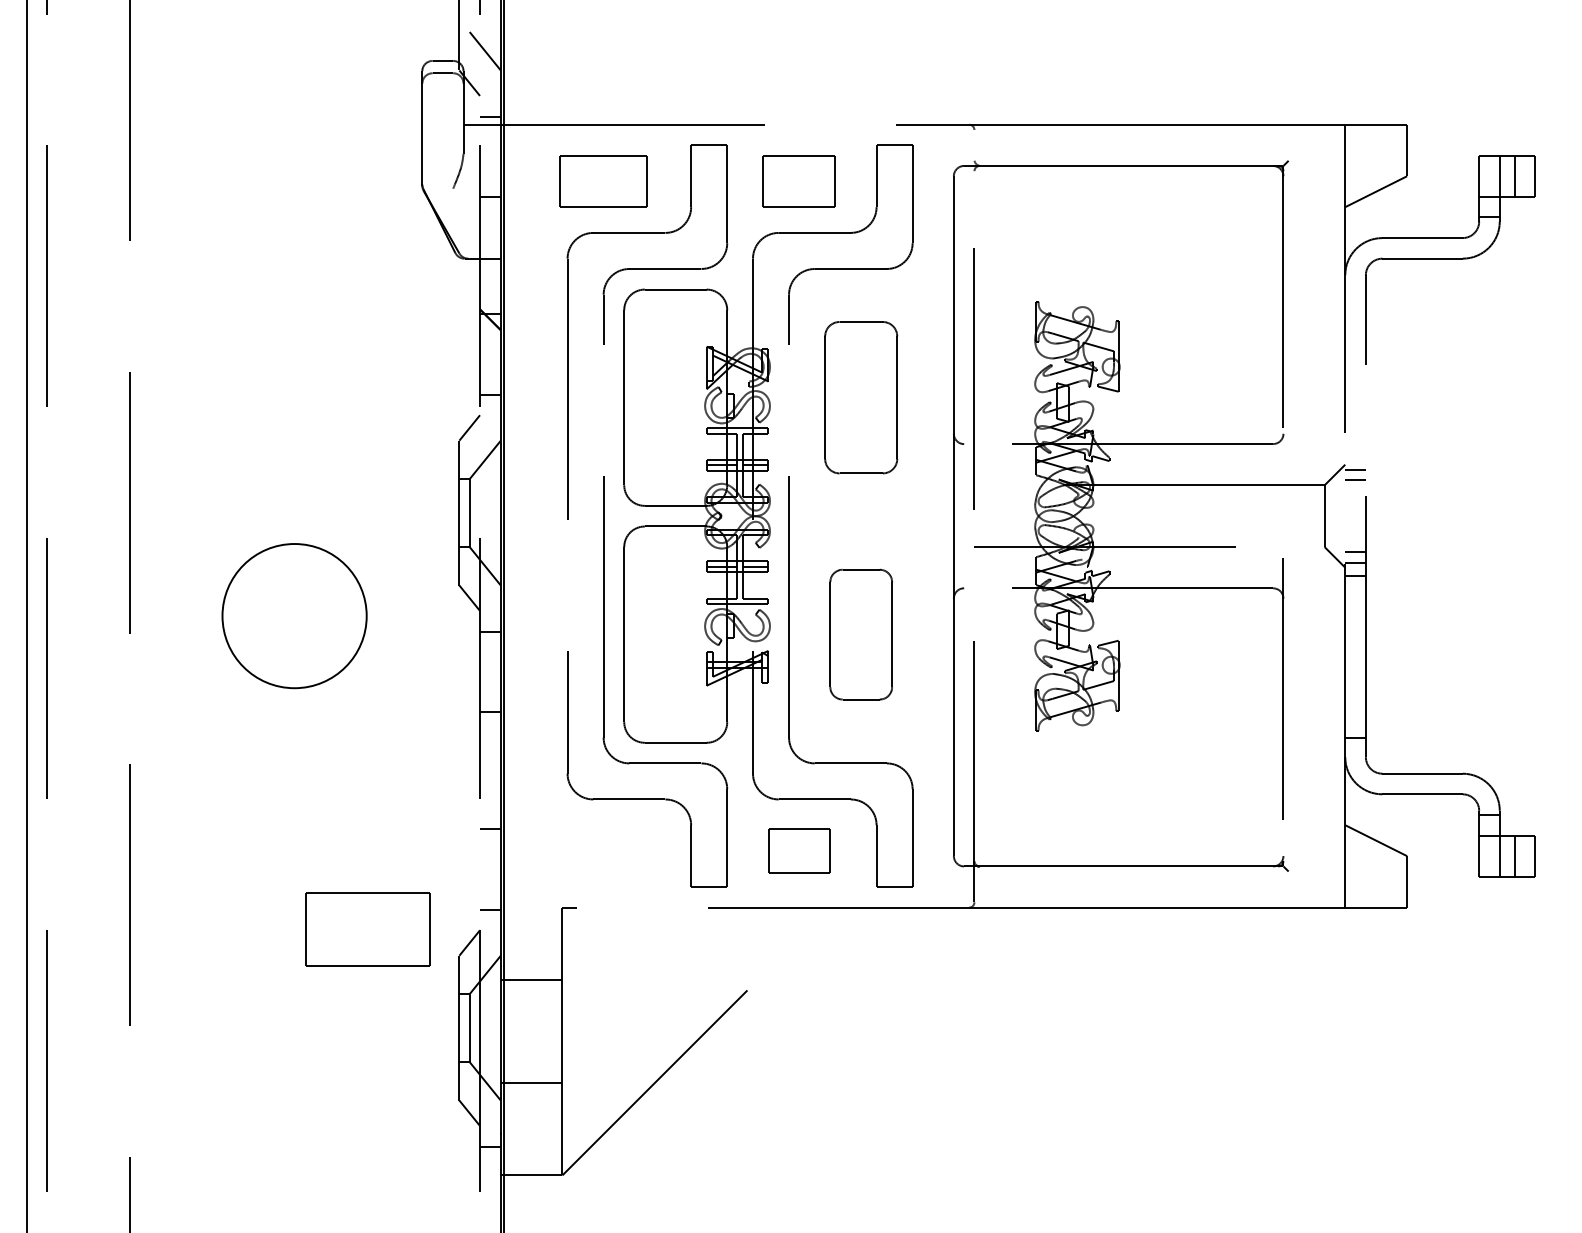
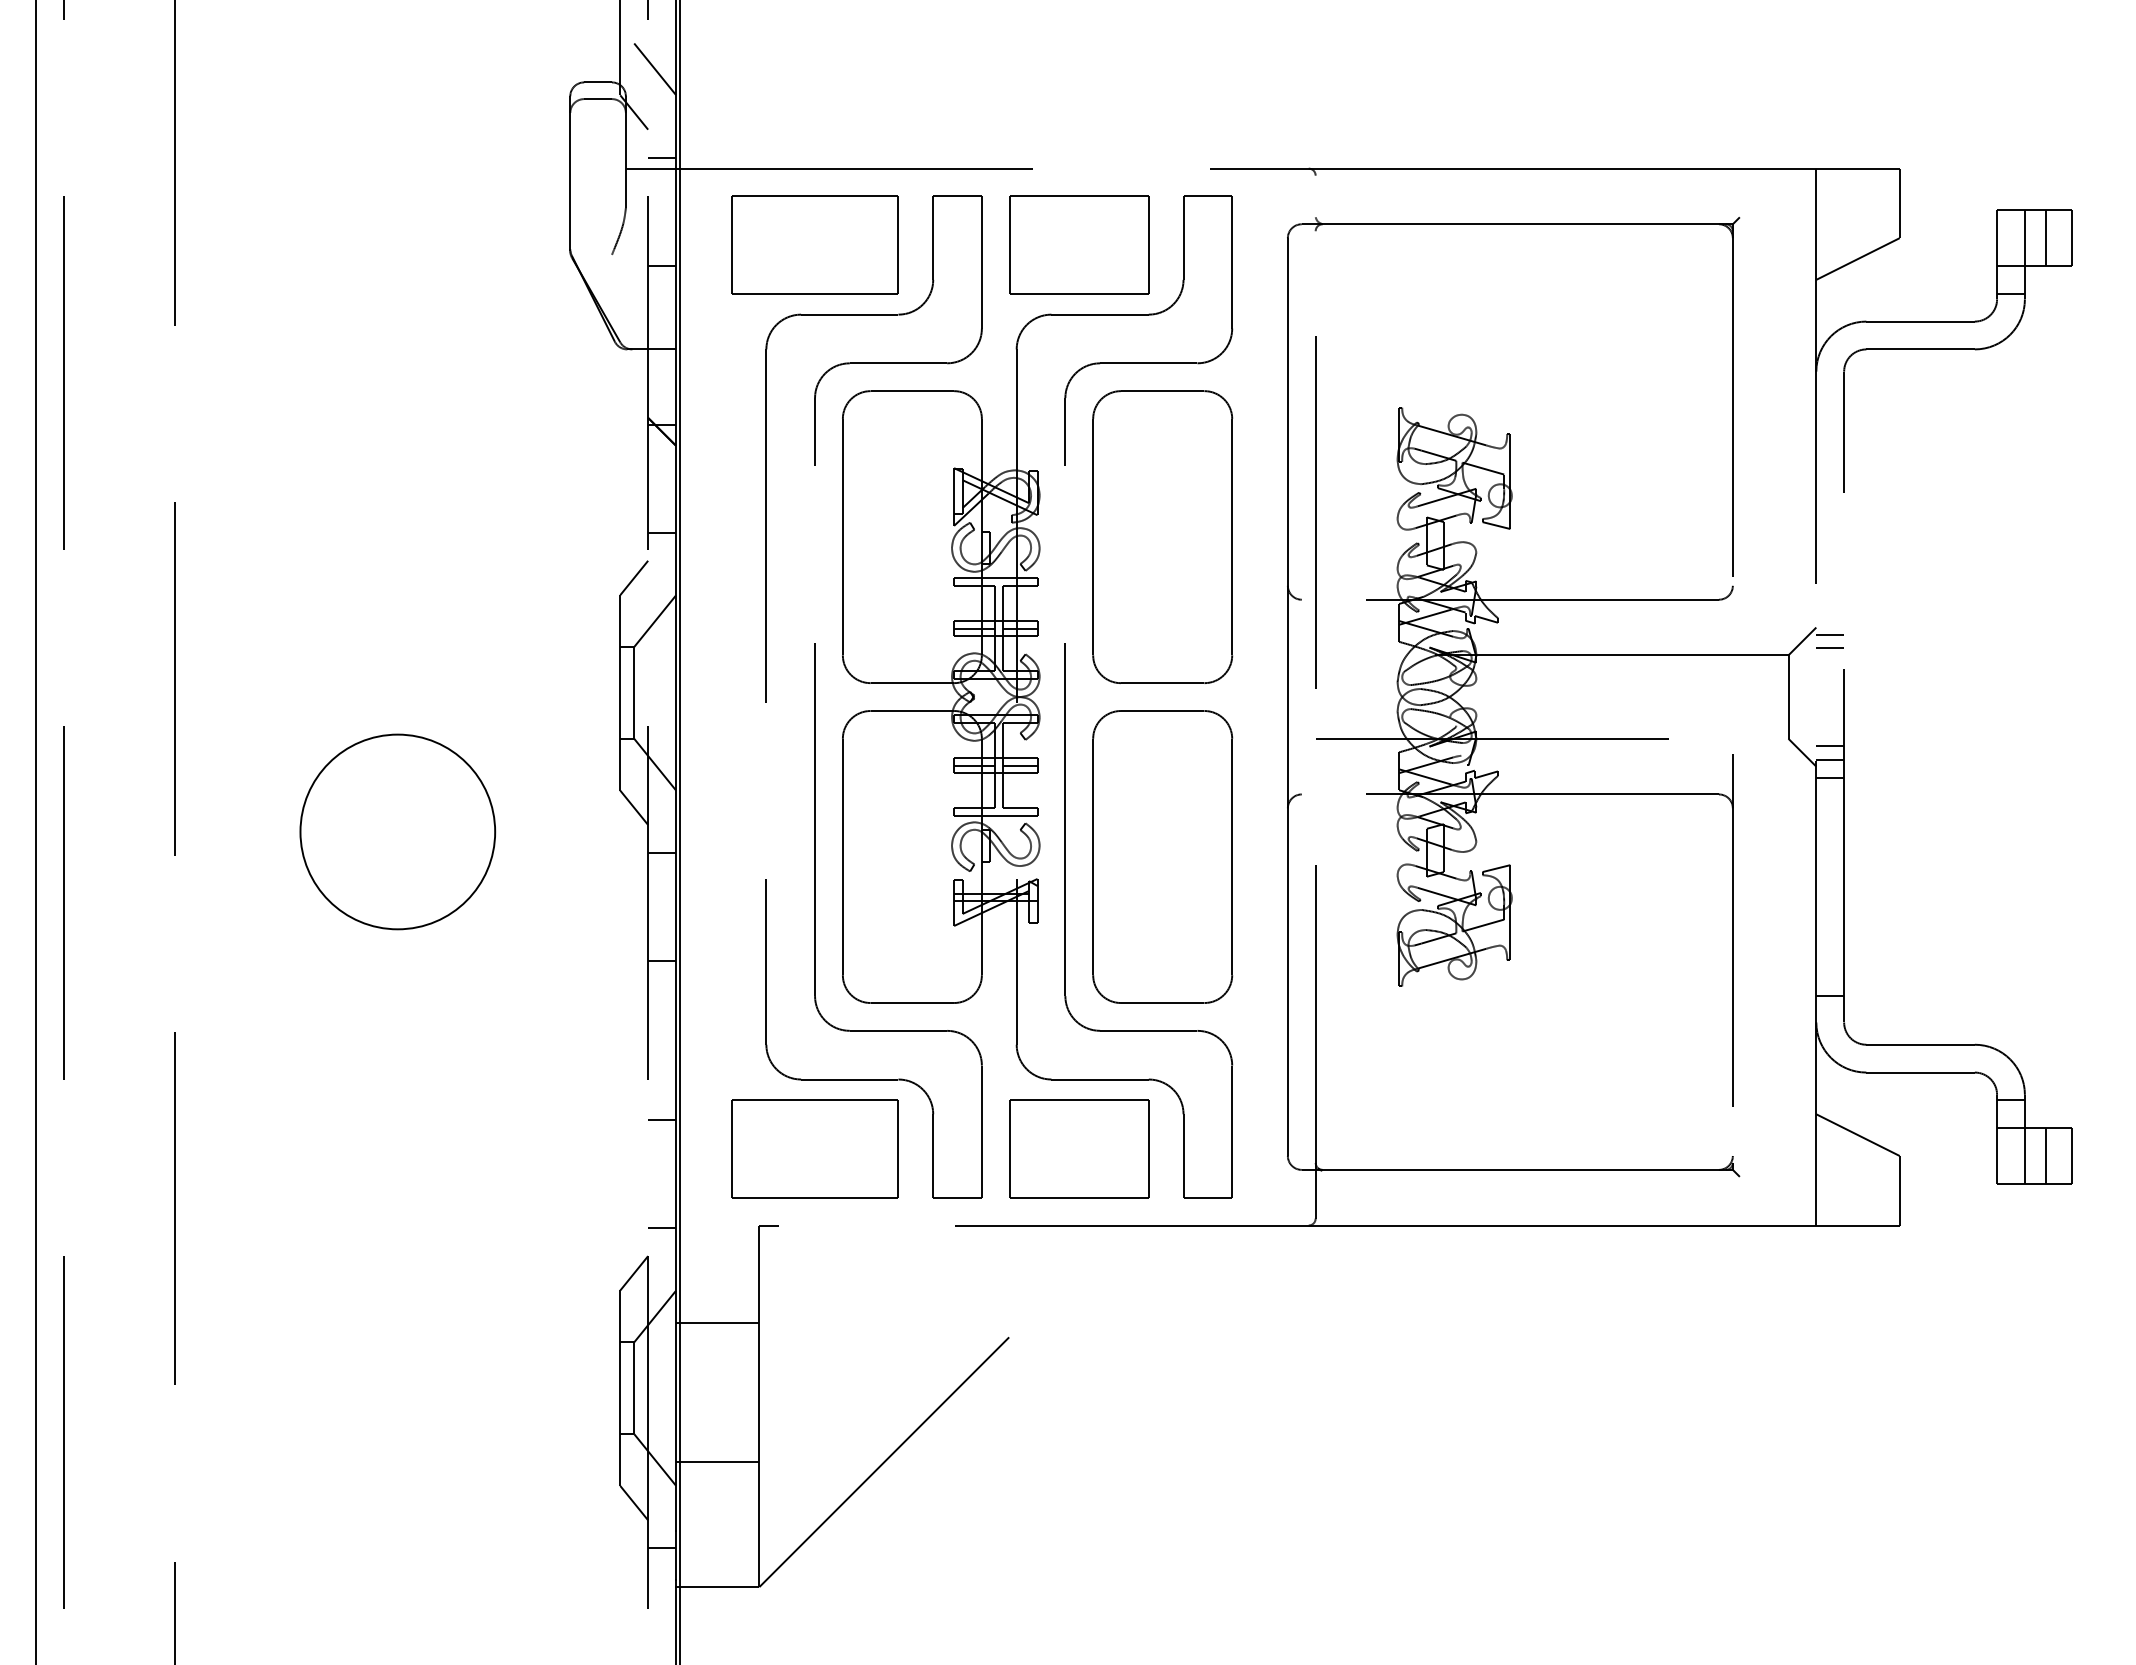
part: (603, 180) -> (814, 244), size x1.43
part: (799, 180) -> (1079, 244), size x1.43
part: (860, 397) -> (1162, 536), size x1.43
part: (860, 634) -> (1162, 856), size x1.67
part: (799, 850) -> (1079, 1148), size x1.67
part: (367, 929) -> (814, 1148), moved

